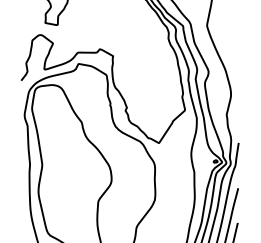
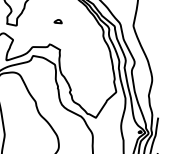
part: (110, 20) -> (58, 21), added

